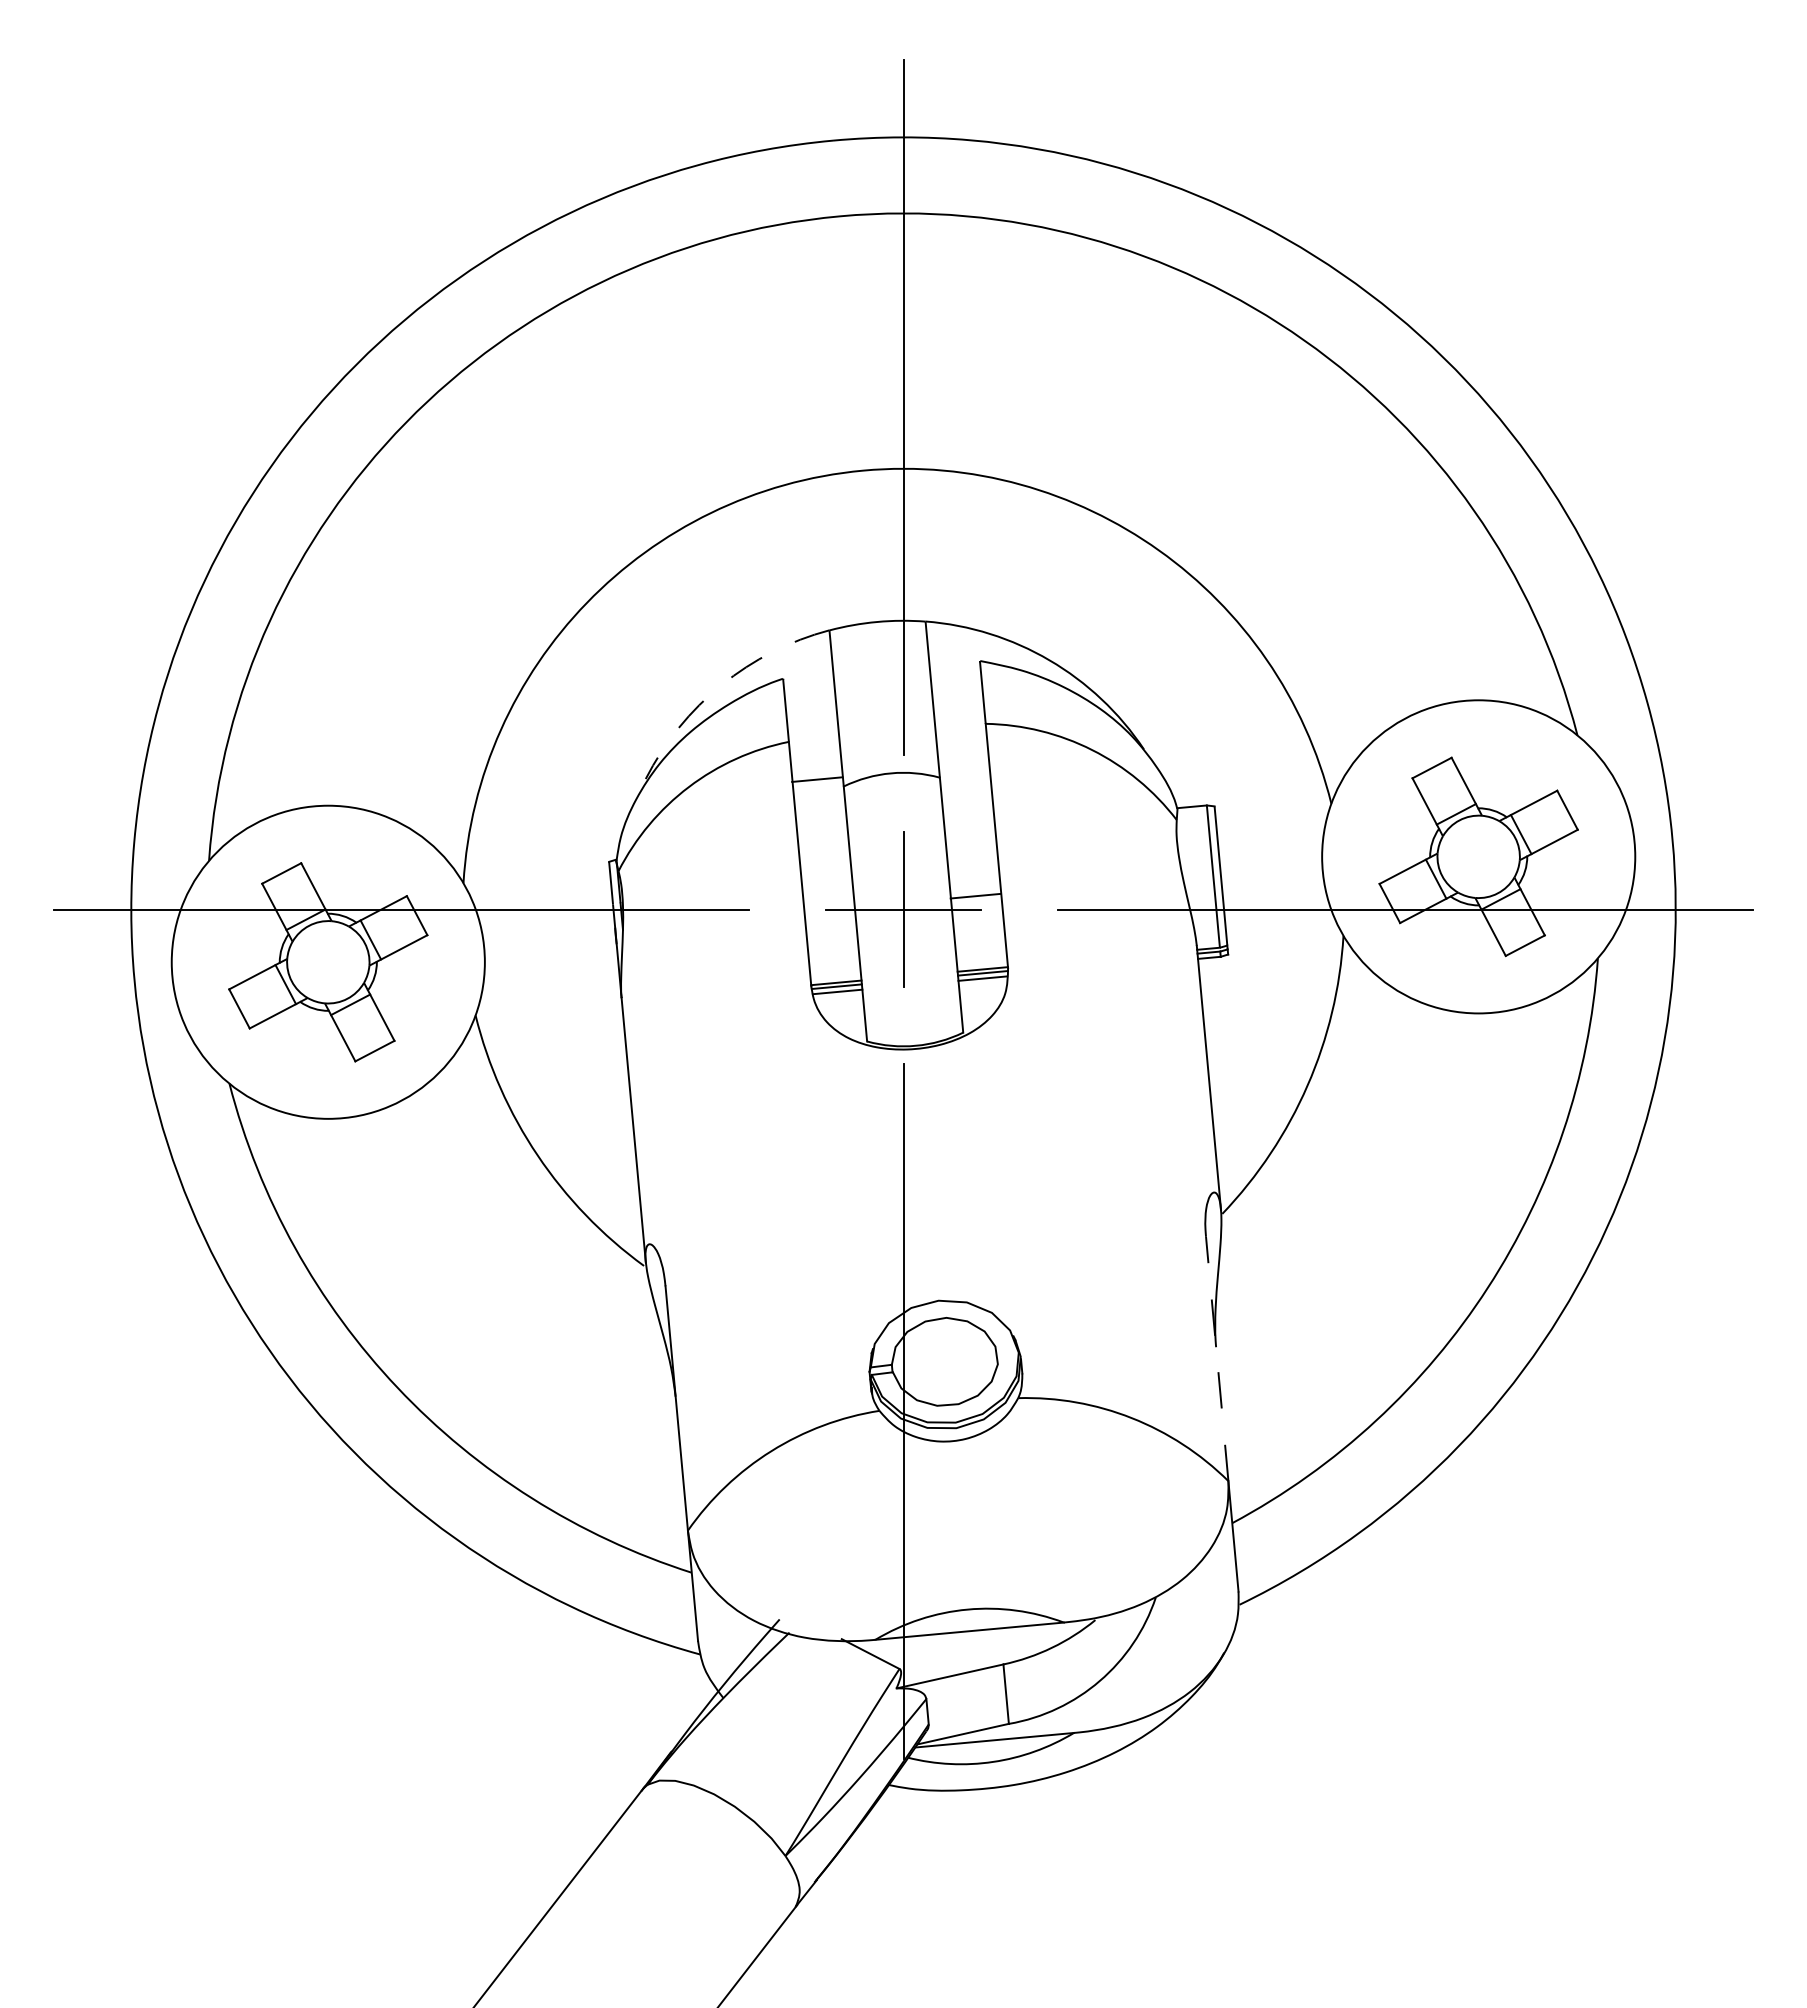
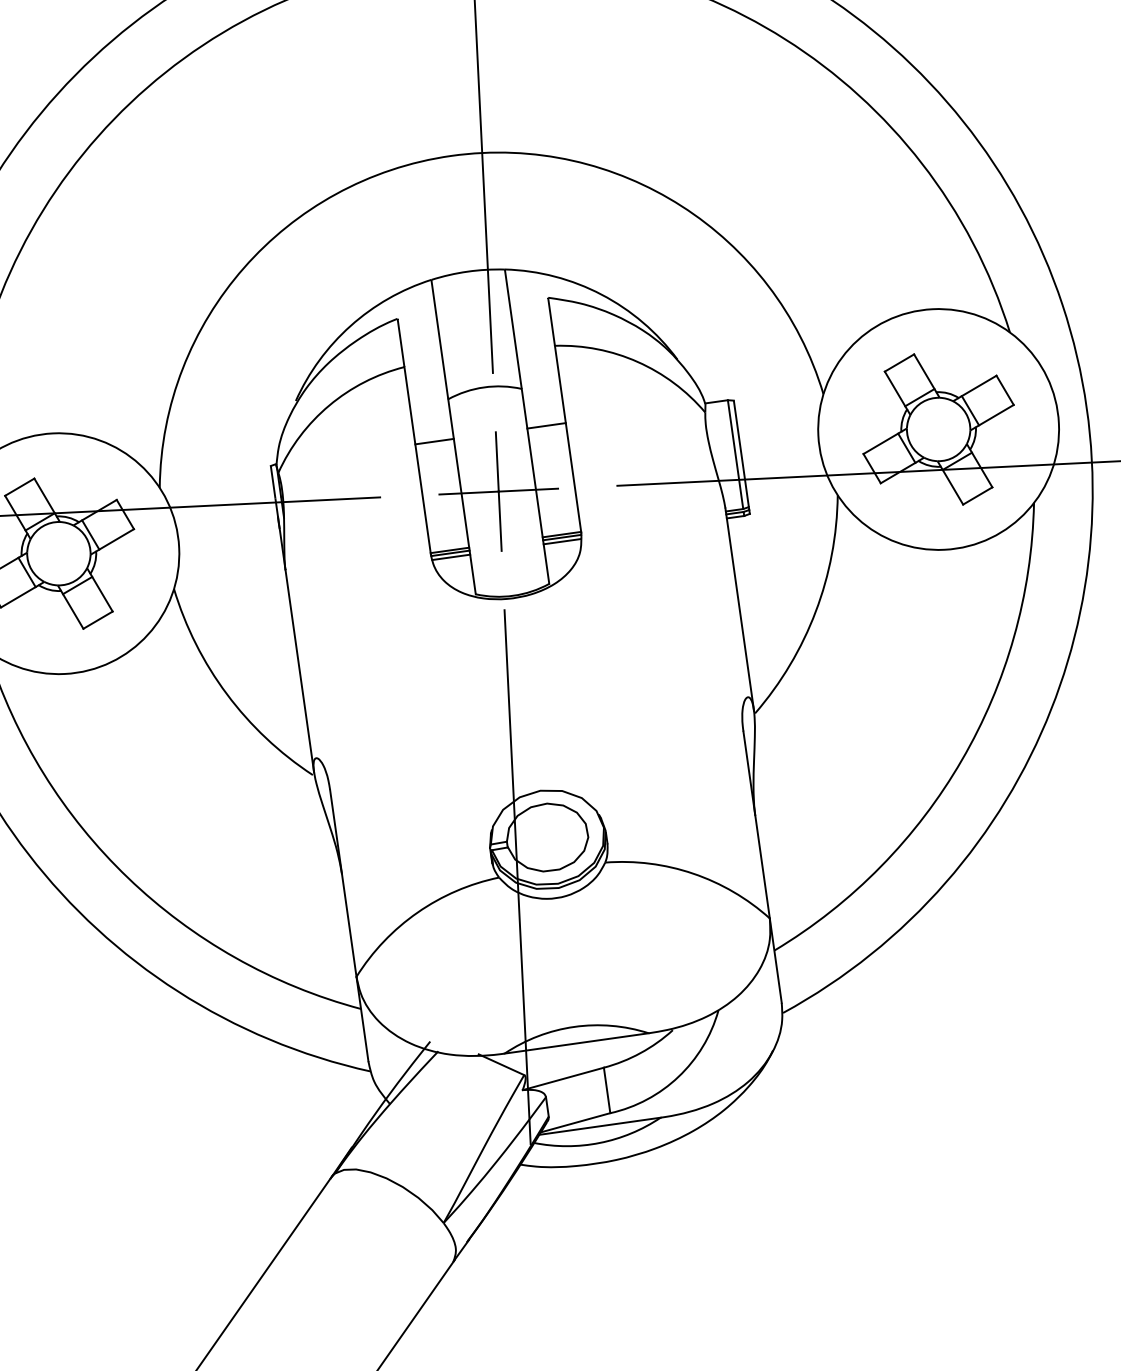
arc: (721, 685) -> (350, 326), dashed -> solid
line: (817, 779) -> (434, 441), moved
line: (975, 895) -> (546, 425), moved
line: (1217, 1358) -> (756, 824), dashed -> solid

